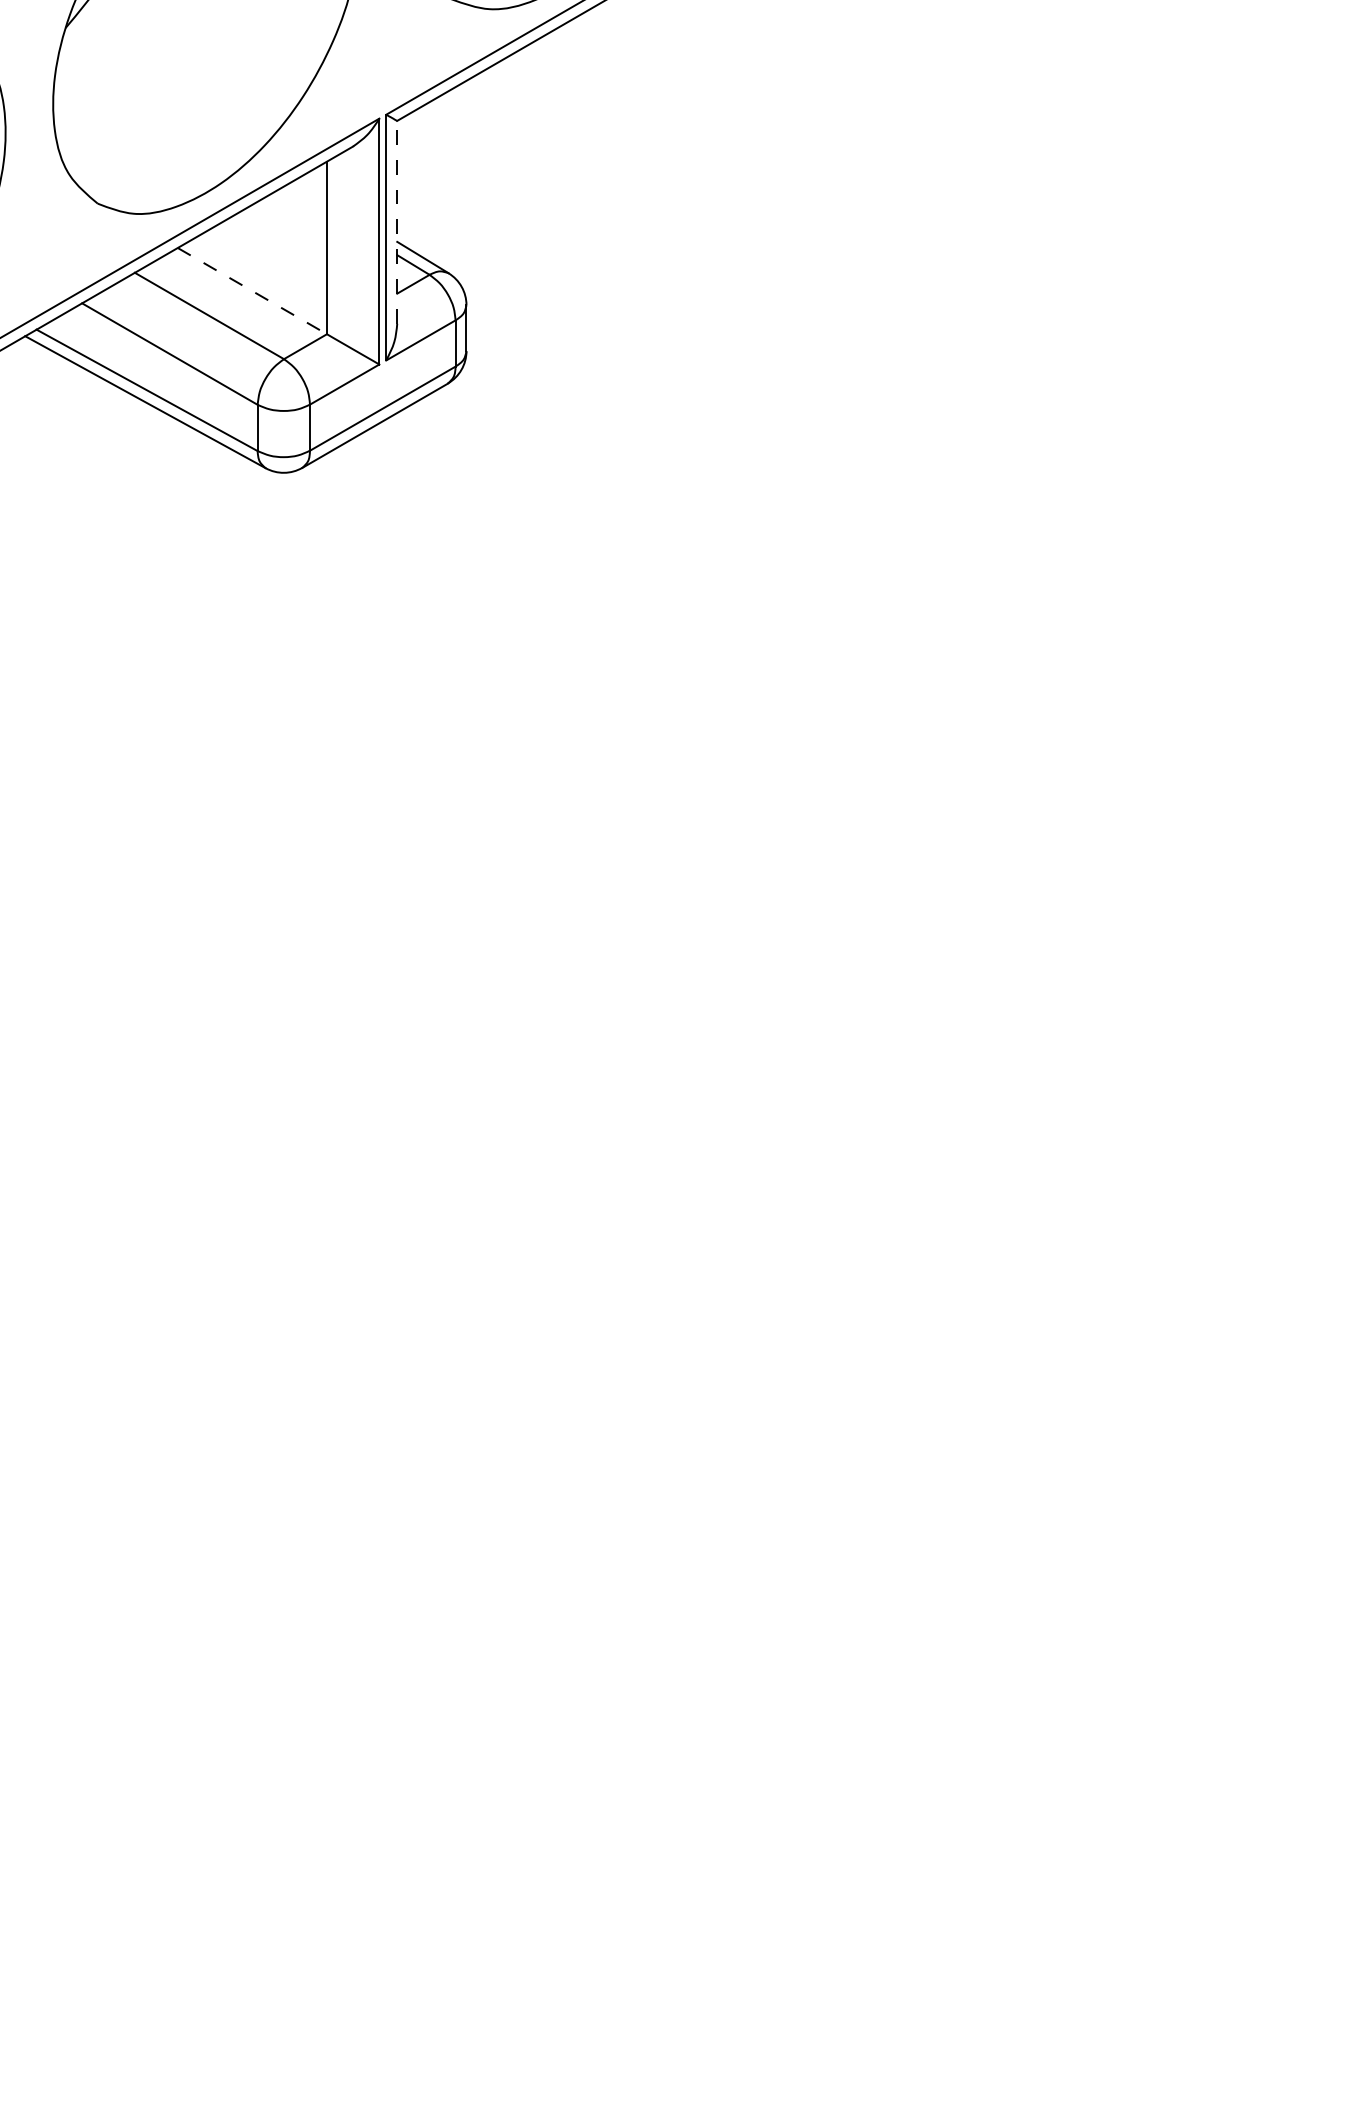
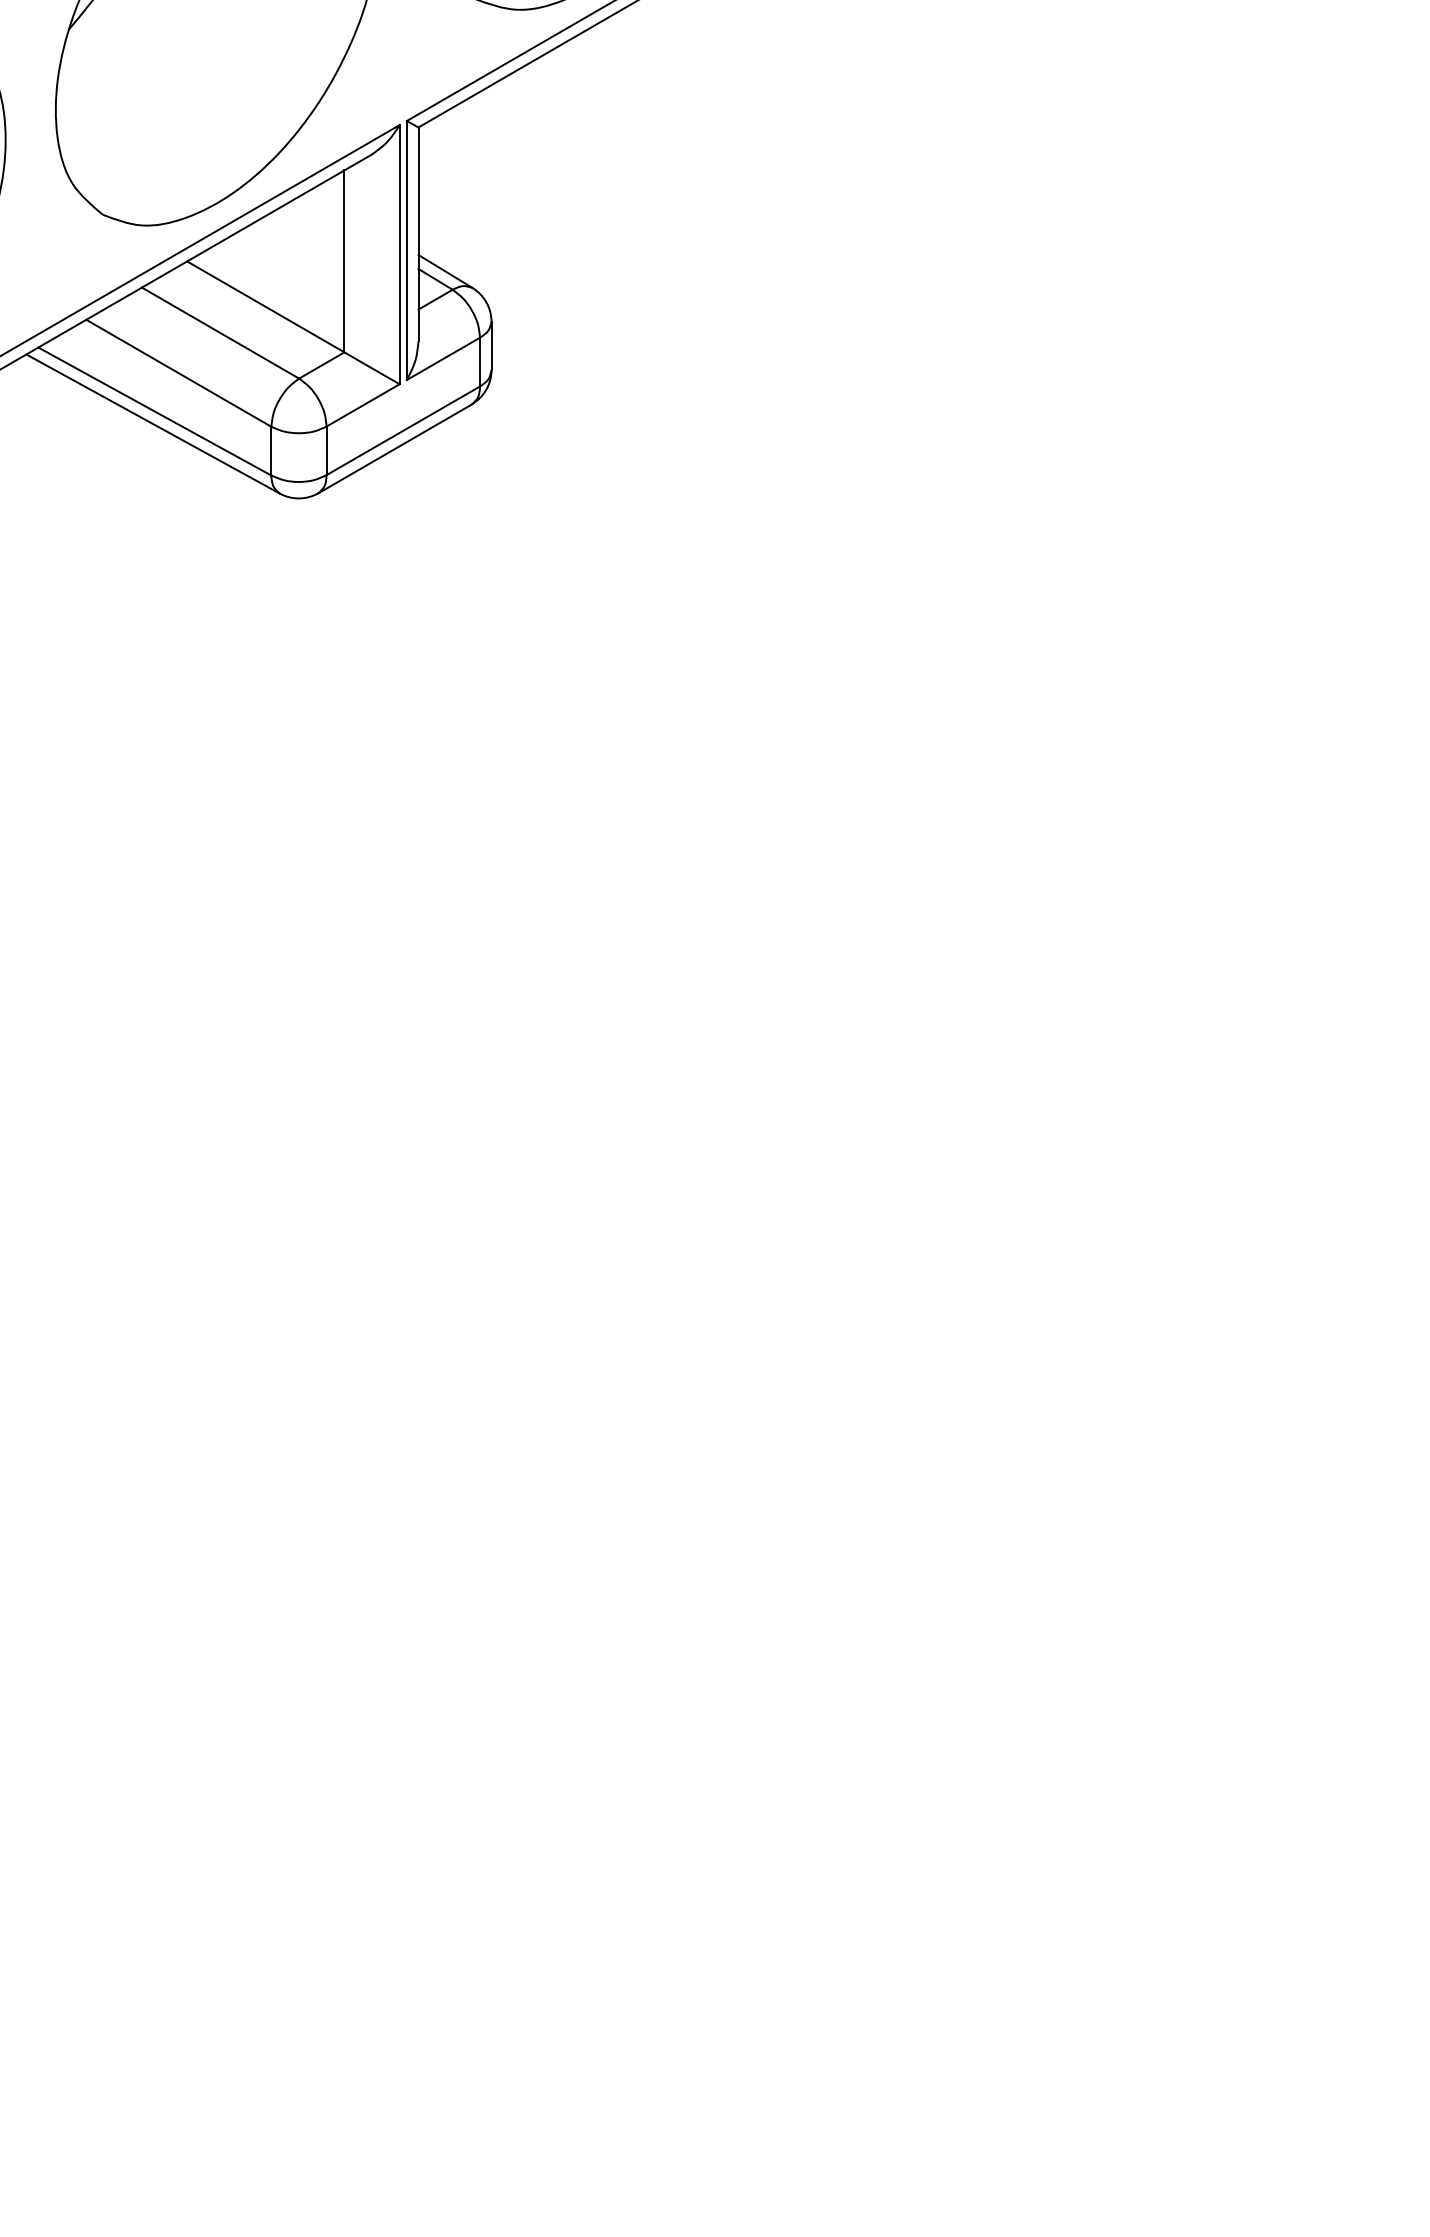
line: (397, 222) -> (418, 234), dashed -> solid
line: (252, 290) -> (265, 306), dashed -> solid

